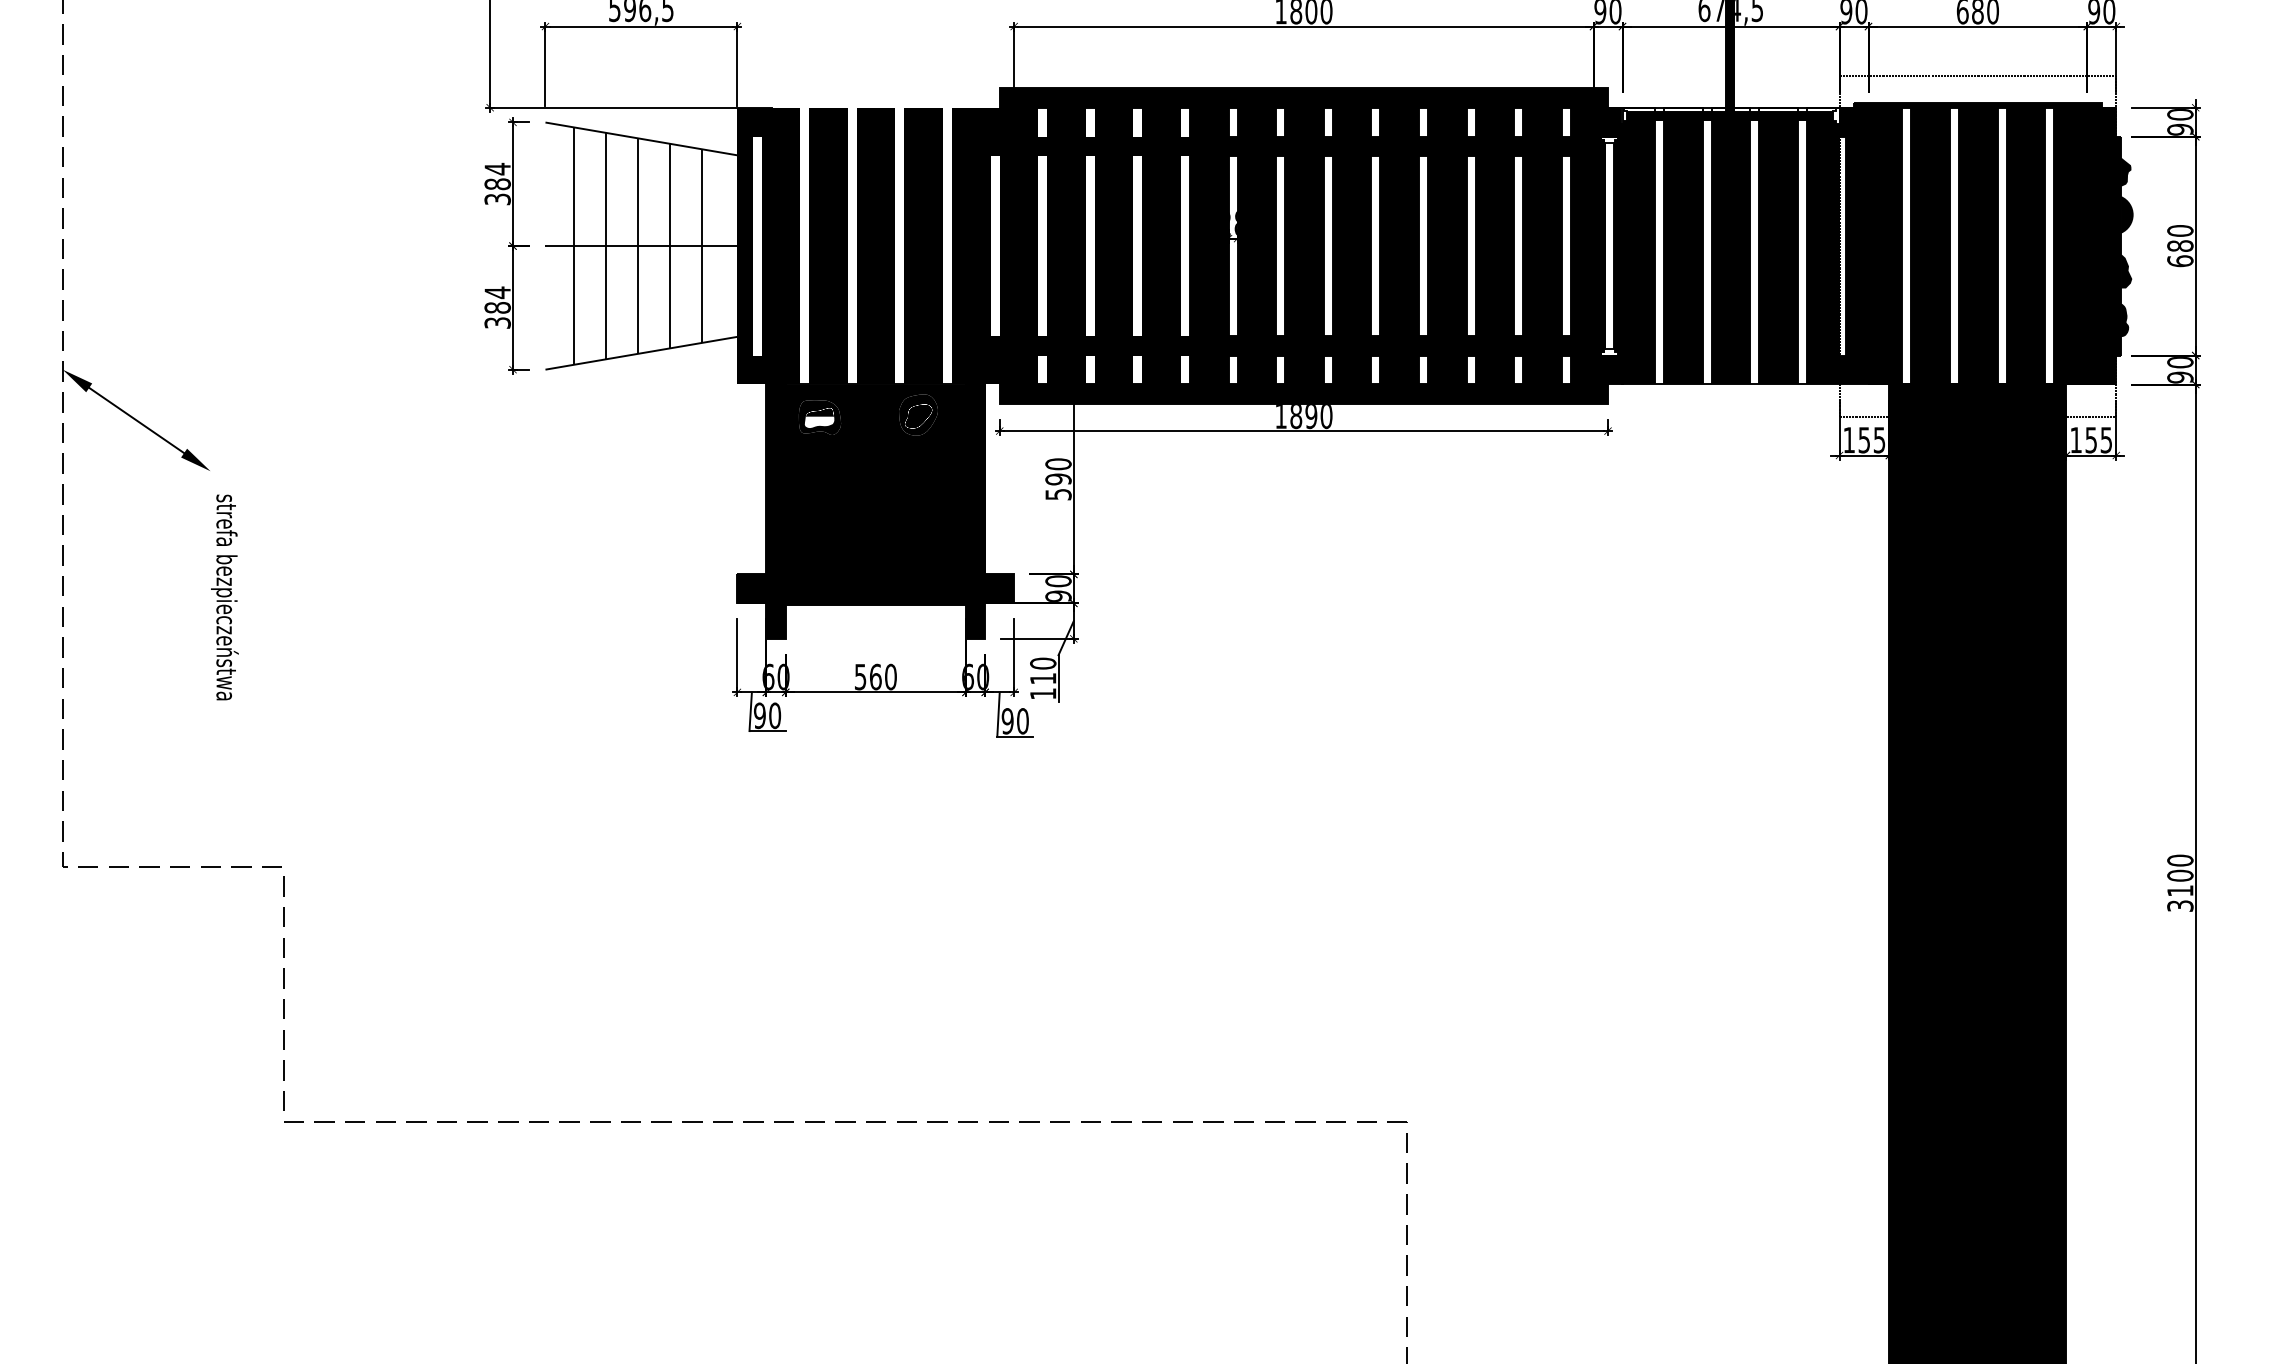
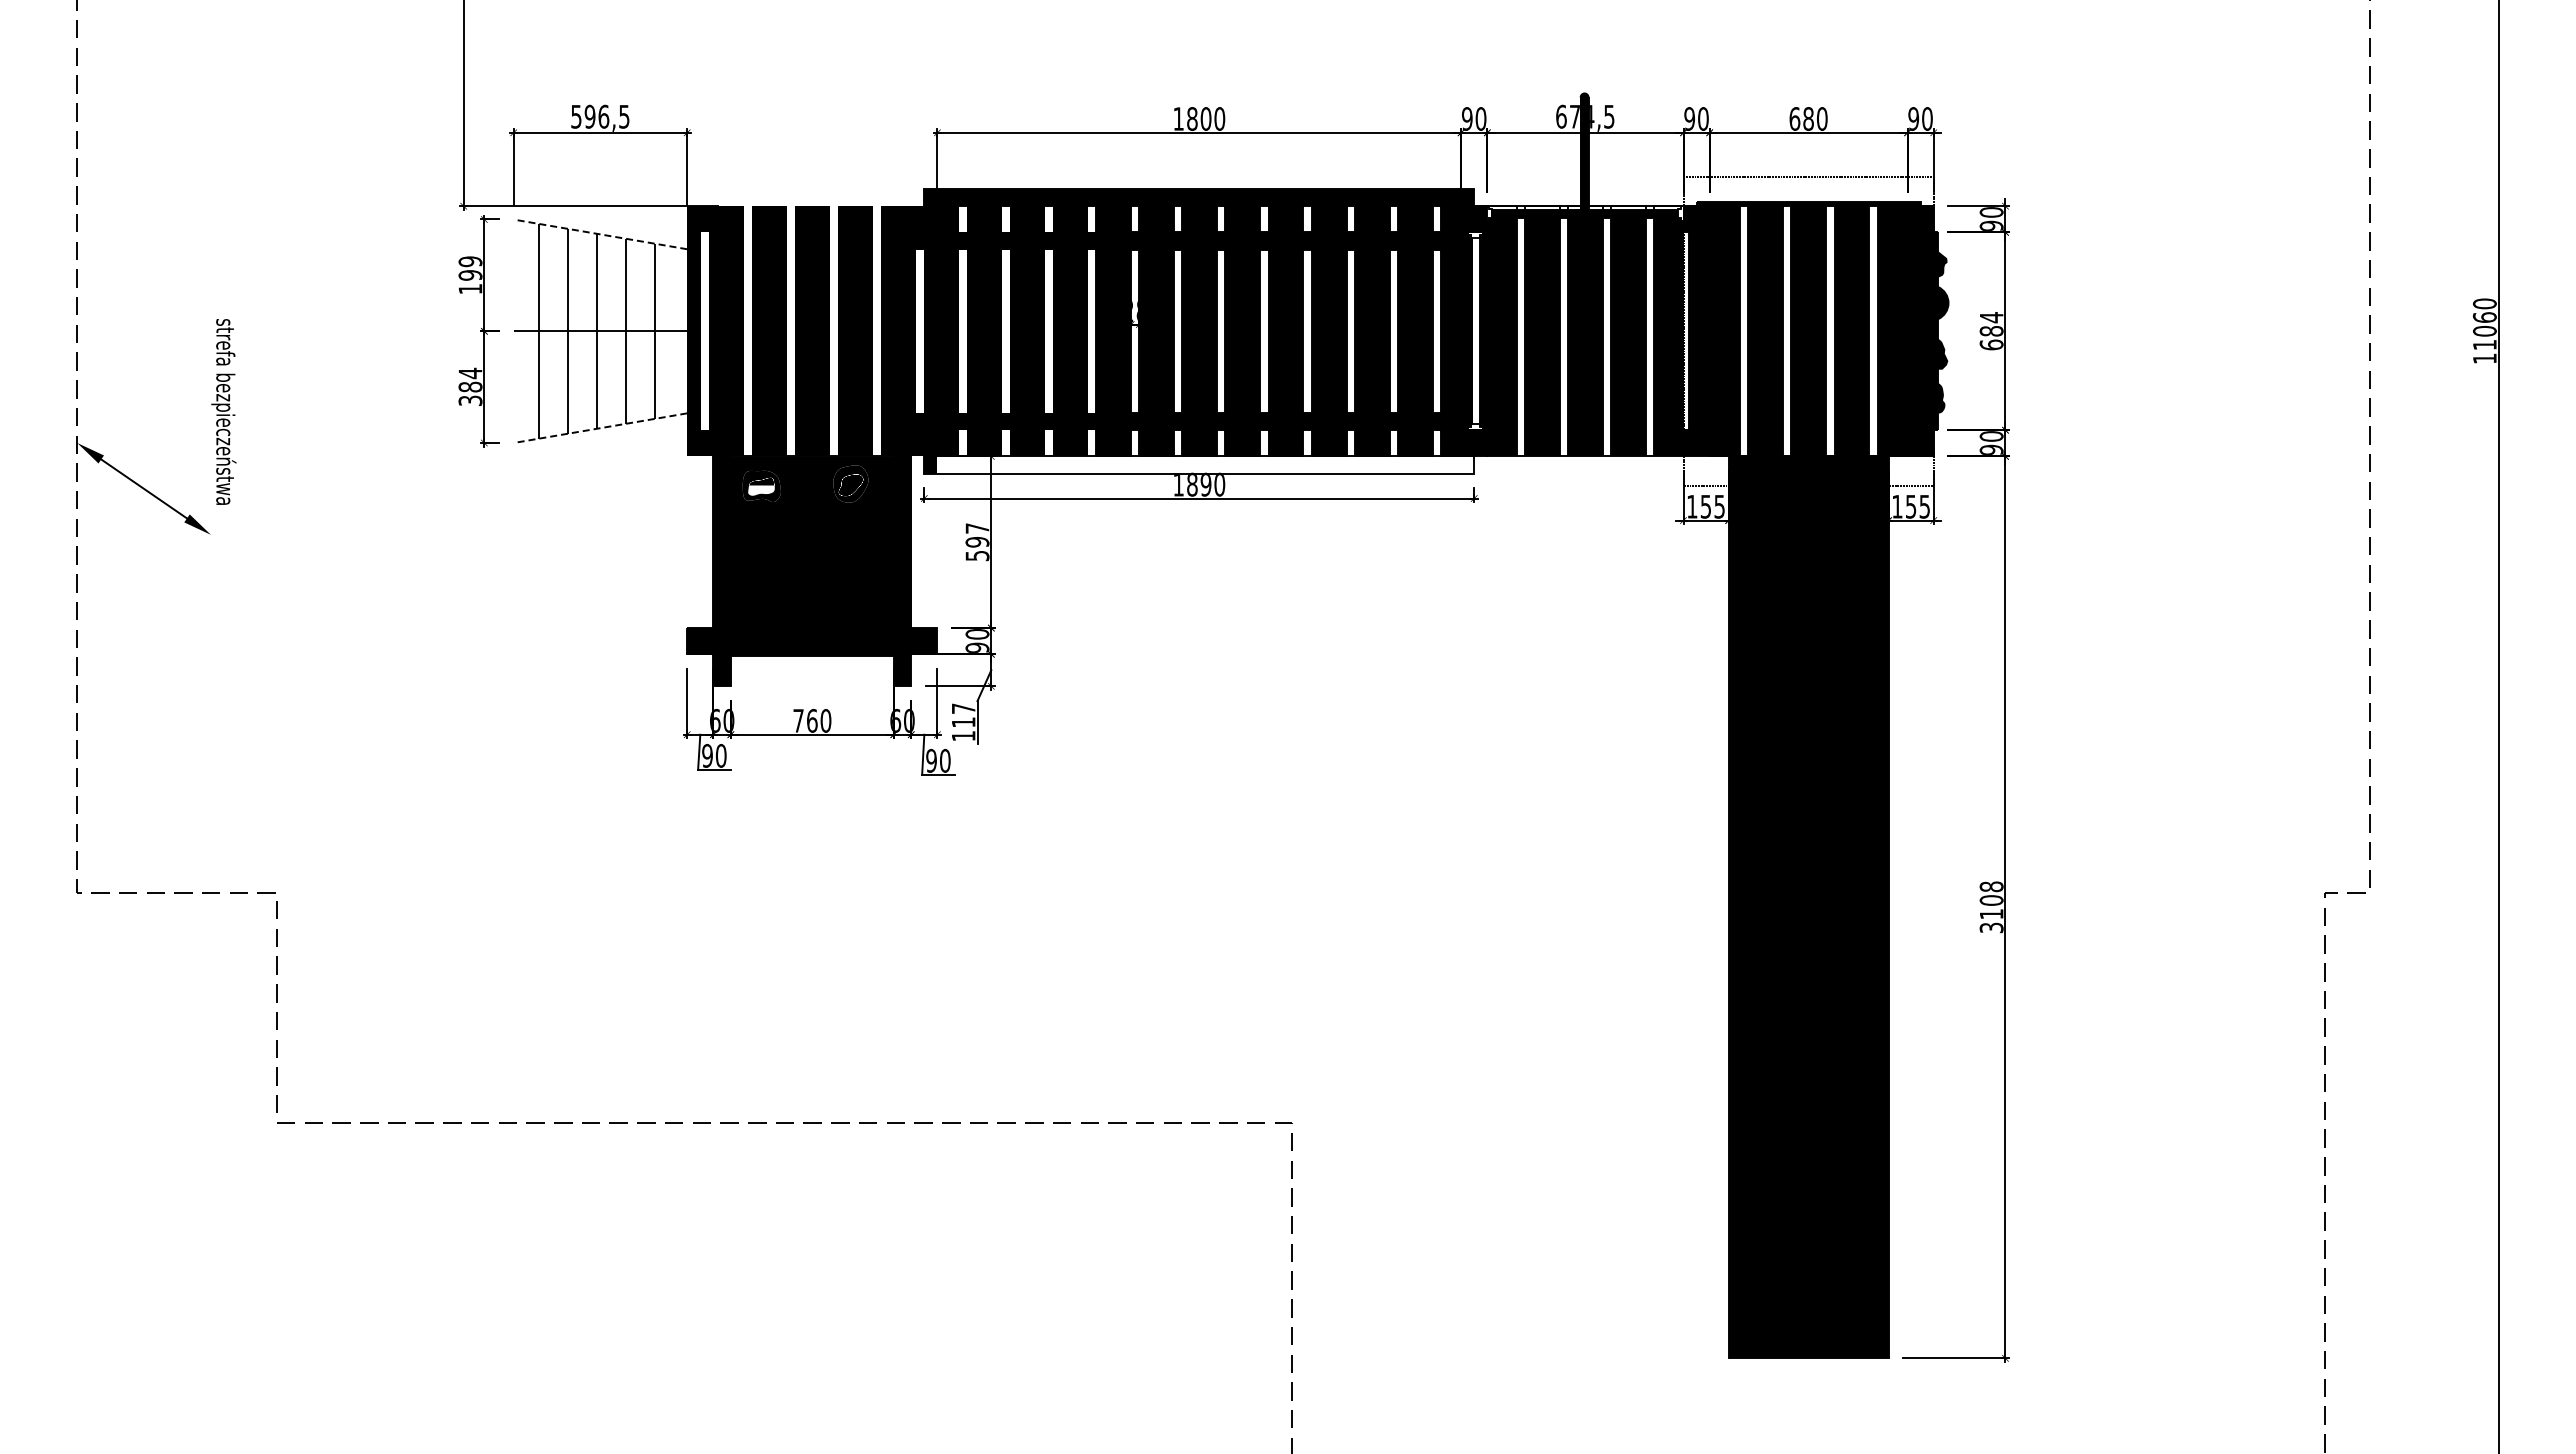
line: (640, 139) -> (599, 234), solid -> dashed
text: (497, 184) -> (470, 275), 384 -> 199
text: (2180, 230) -> (1991, 317), 680 -> 684
line: (640, 353) -> (599, 428), solid -> dashed
fill: (1304, 393) -> (1199, 464), removed
text: (1058, 464) -> (977, 528), 590 -> 597
text: (224, 596) -> (223, 411), moved
text: (1043, 663) -> (963, 708), 110 -> 117
text: (860, 676) -> (798, 720), 560 -> 760
text: (2180, 860) -> (1991, 886), 3100 -> 3108

